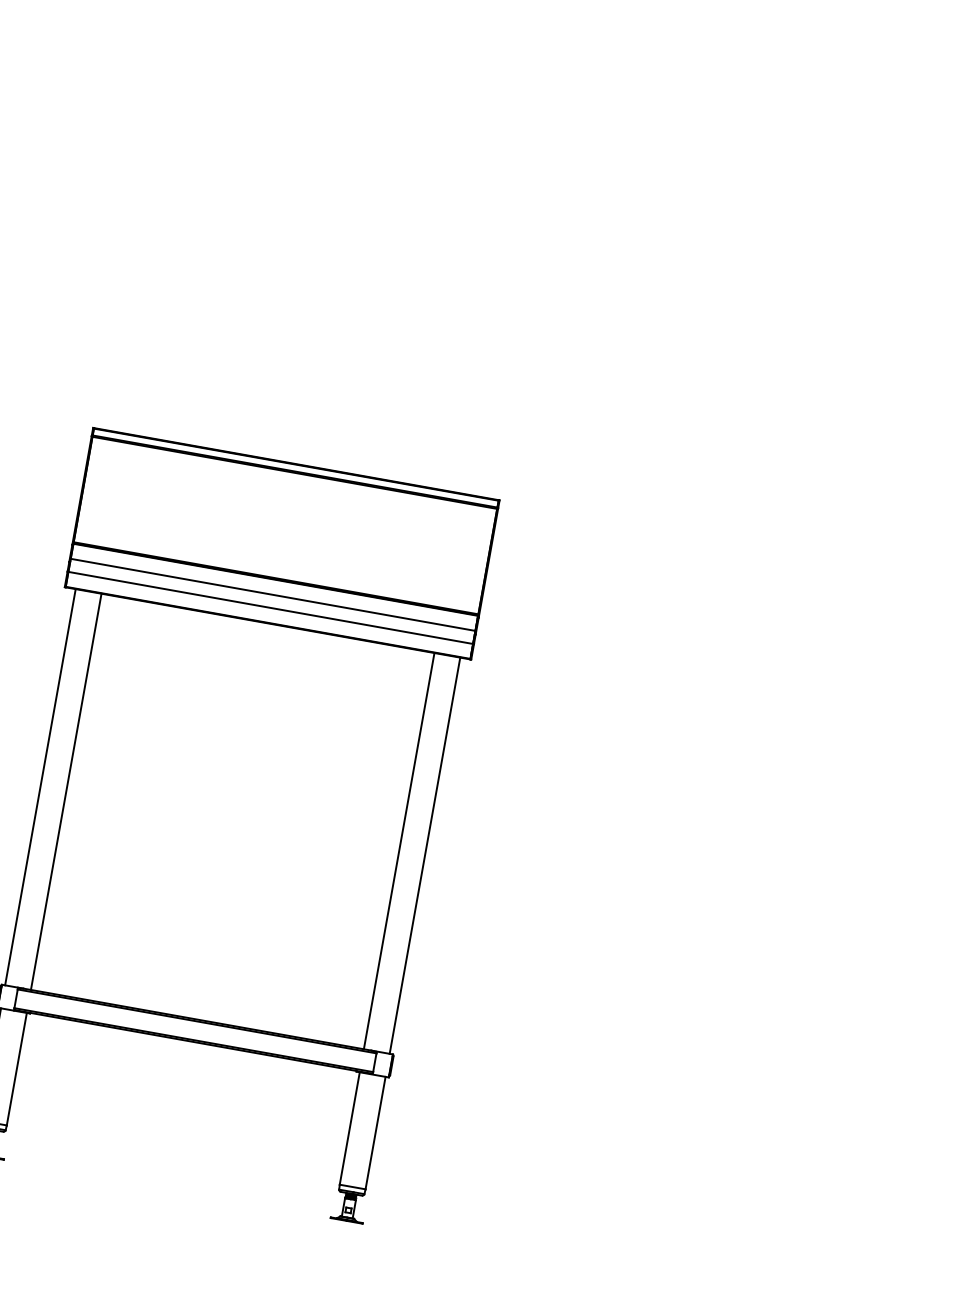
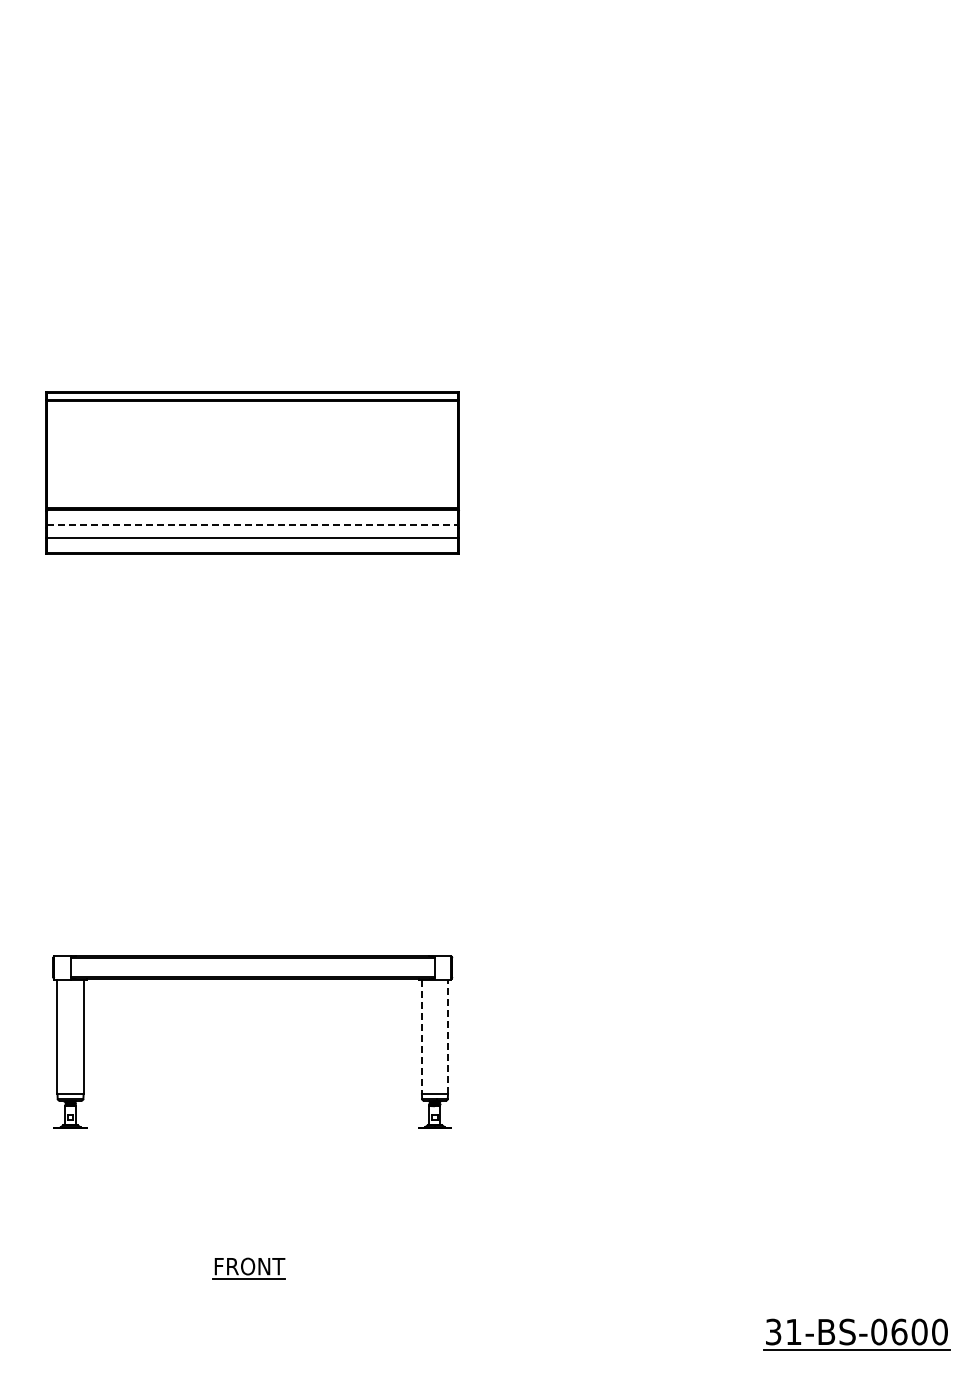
line: (272, 594) -> (252, 524), solid -> dashed
line: (40, 786) -> (57, 754), removed
line: (66, 791) -> (83, 754), removed
line: (398, 850) -> (421, 754), removed
line: (425, 855) -> (448, 754), removed
line: (349, 1129) -> (421, 1037), solid -> dashed
line: (376, 1132) -> (448, 1036), solid -> dashed

